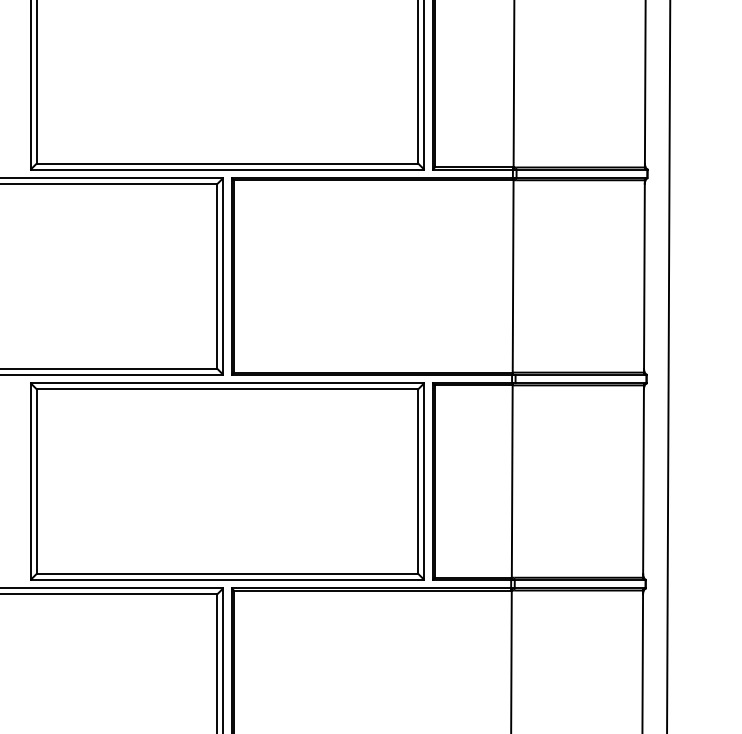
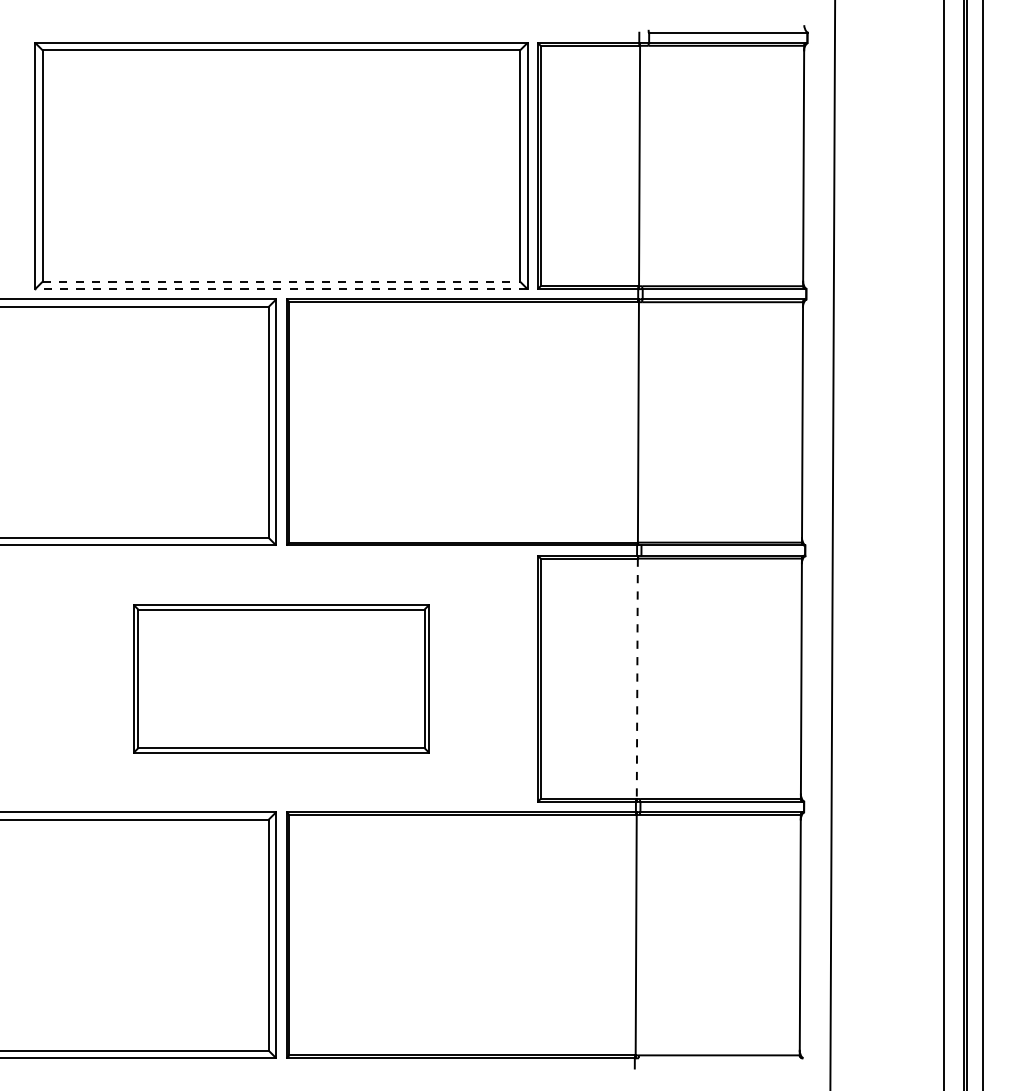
line: (227, 163) -> (281, 281), solid -> dashed
line: (226, 170) -> (280, 289), solid -> dashed
part: (227, 481) -> (281, 678), size x0.6
line: (512, 482) -> (637, 679), solid -> dashed

